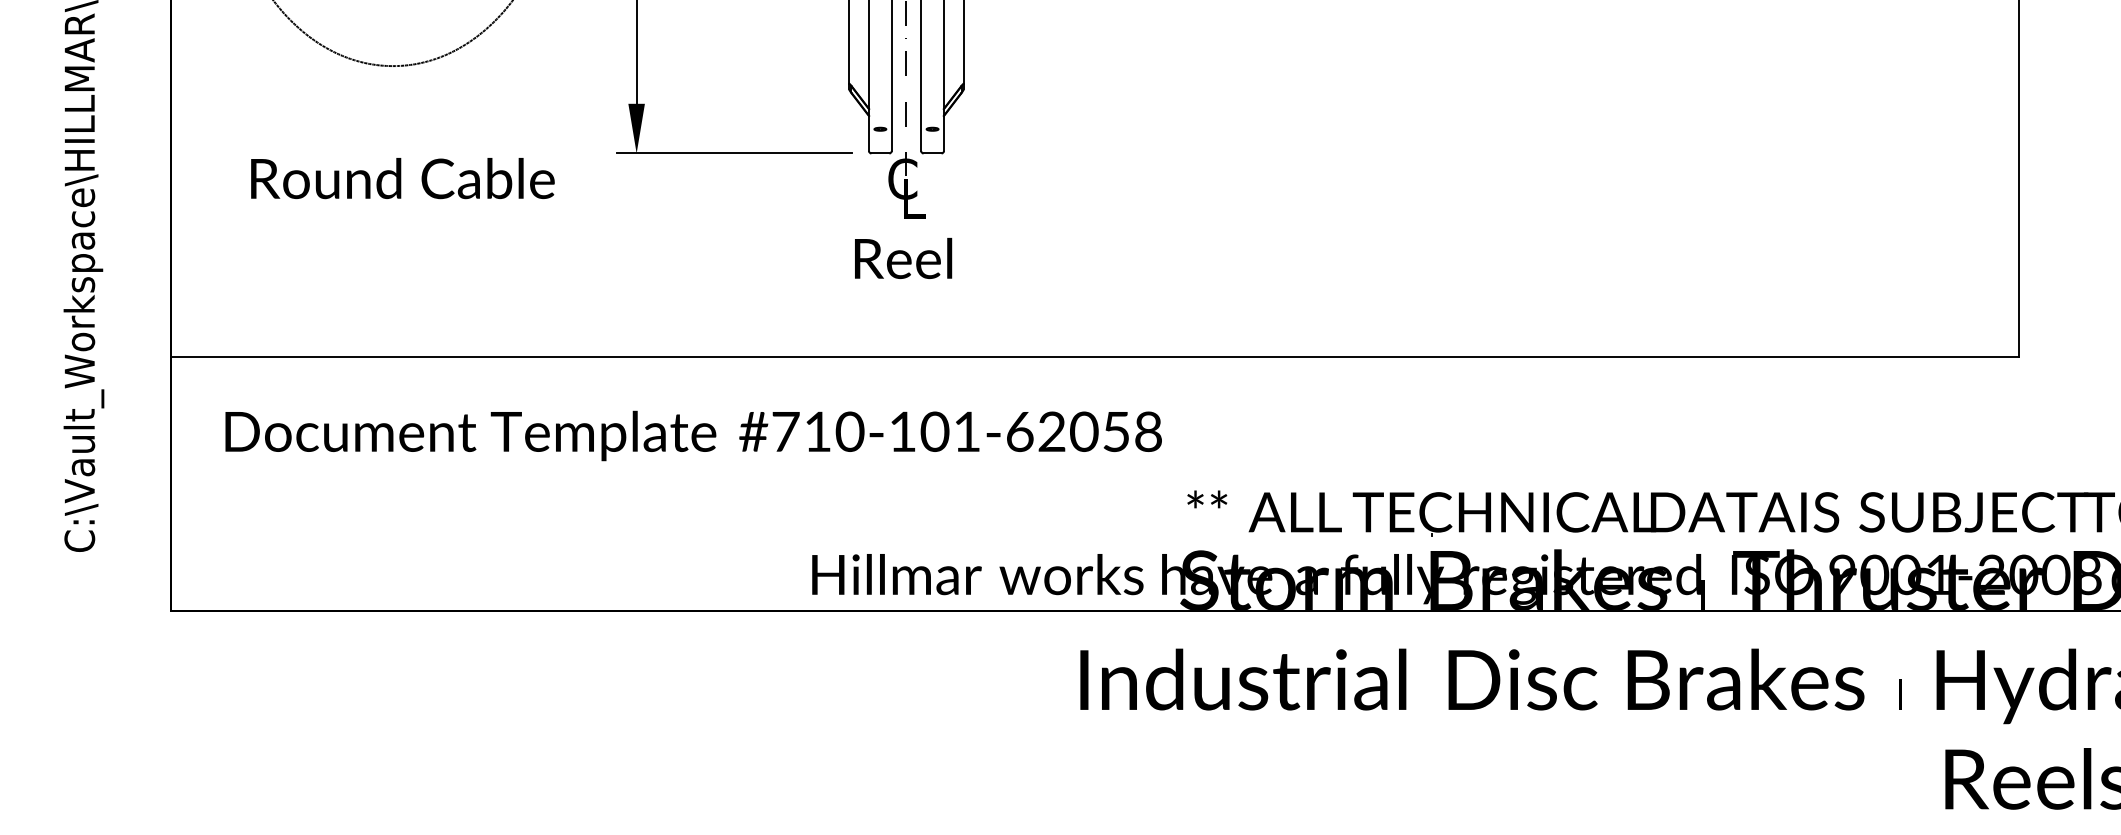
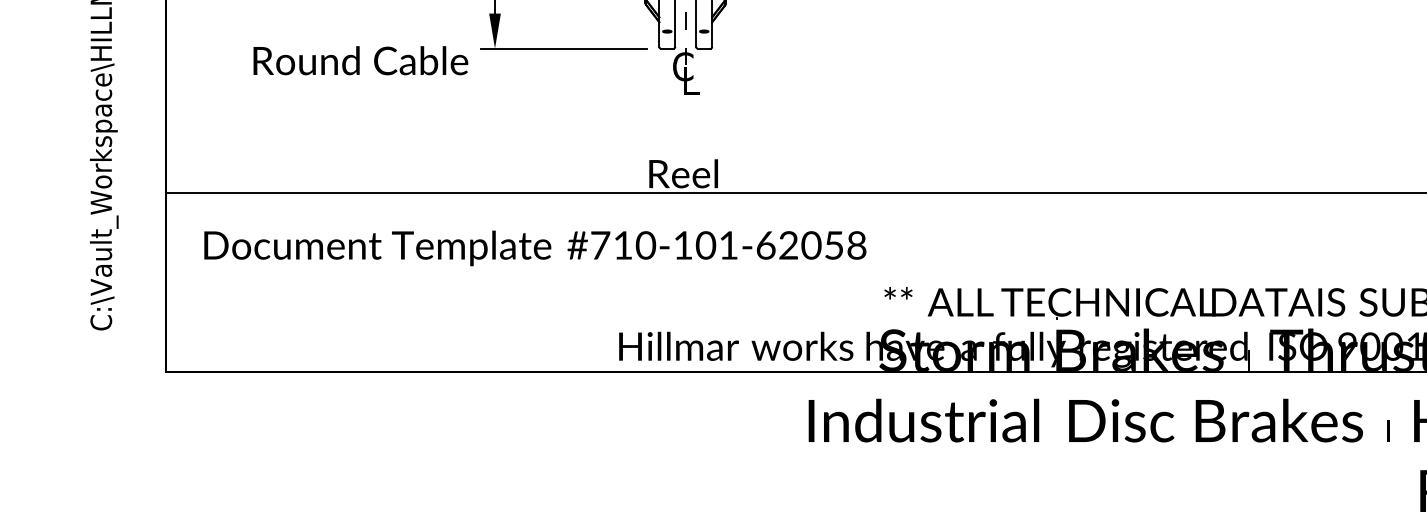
text: (402, 178) -> (360, 60), moved
text: (903, 258) -> (683, 173), moved

